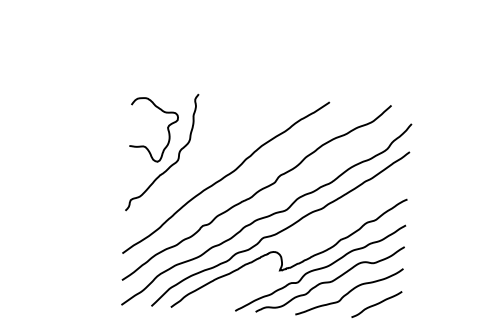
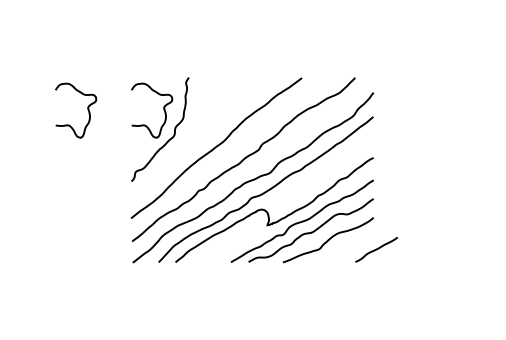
curve: (79, 125) -> (87, 110), added
curve: (376, 304) -> (376, 249), moved

